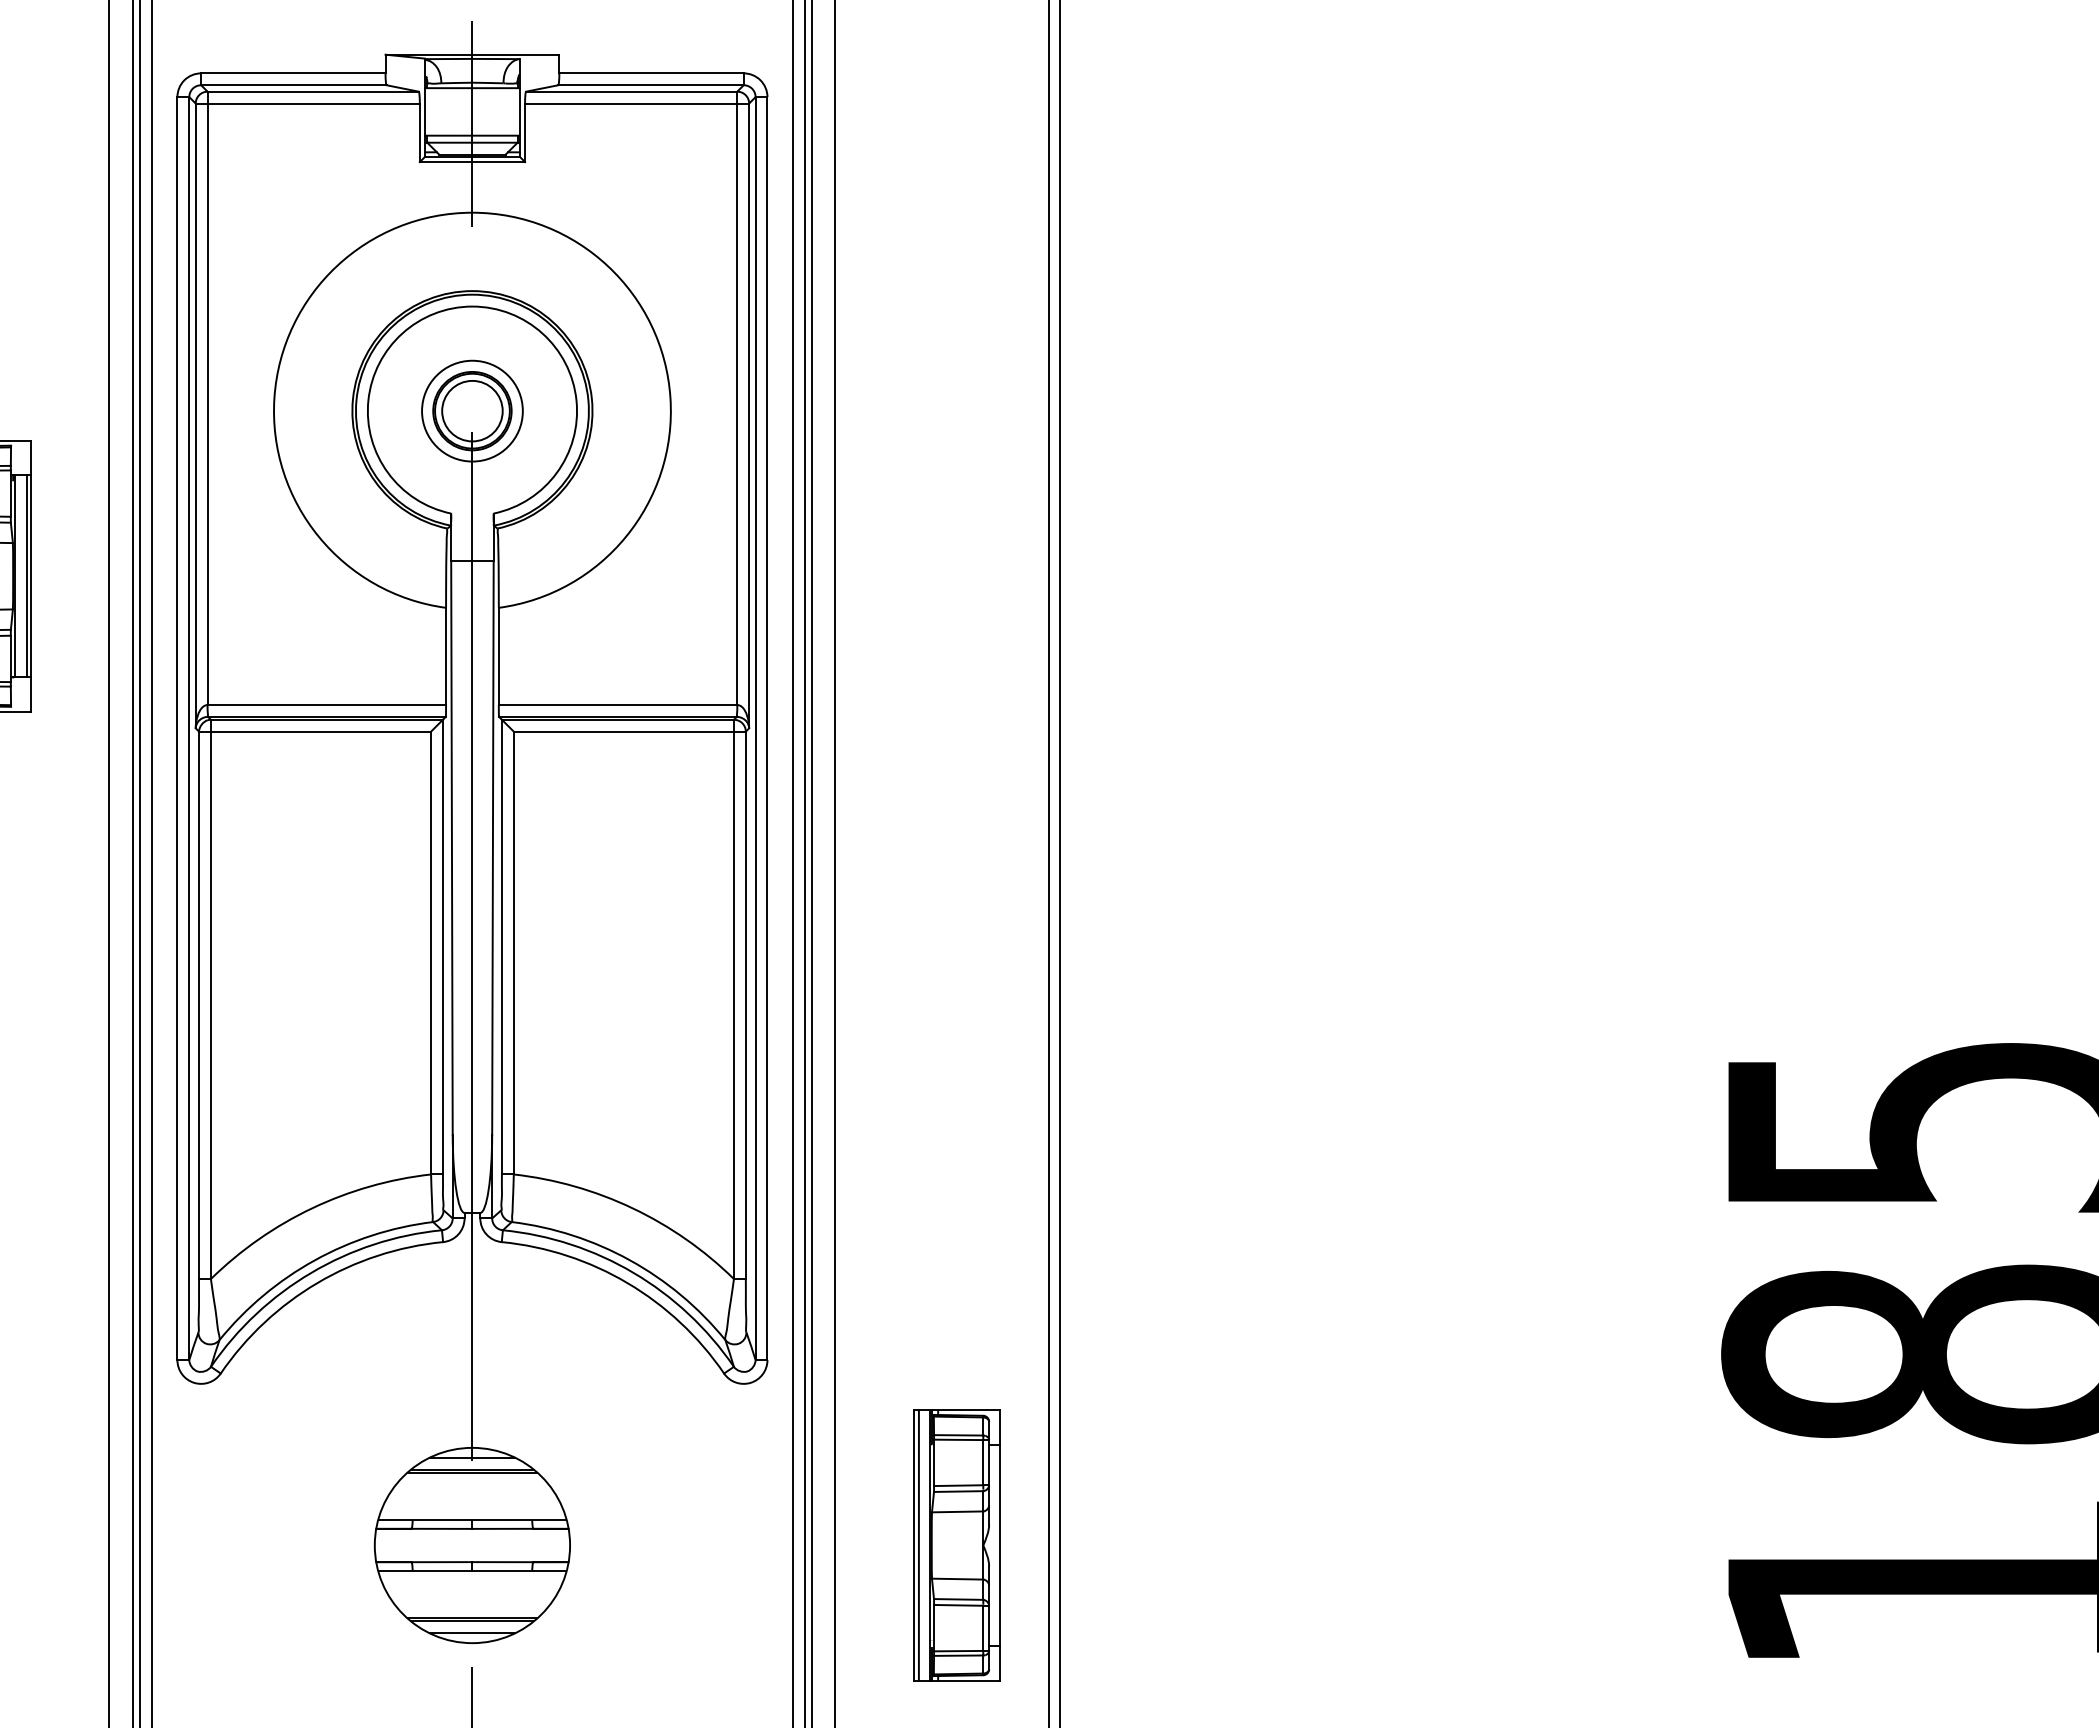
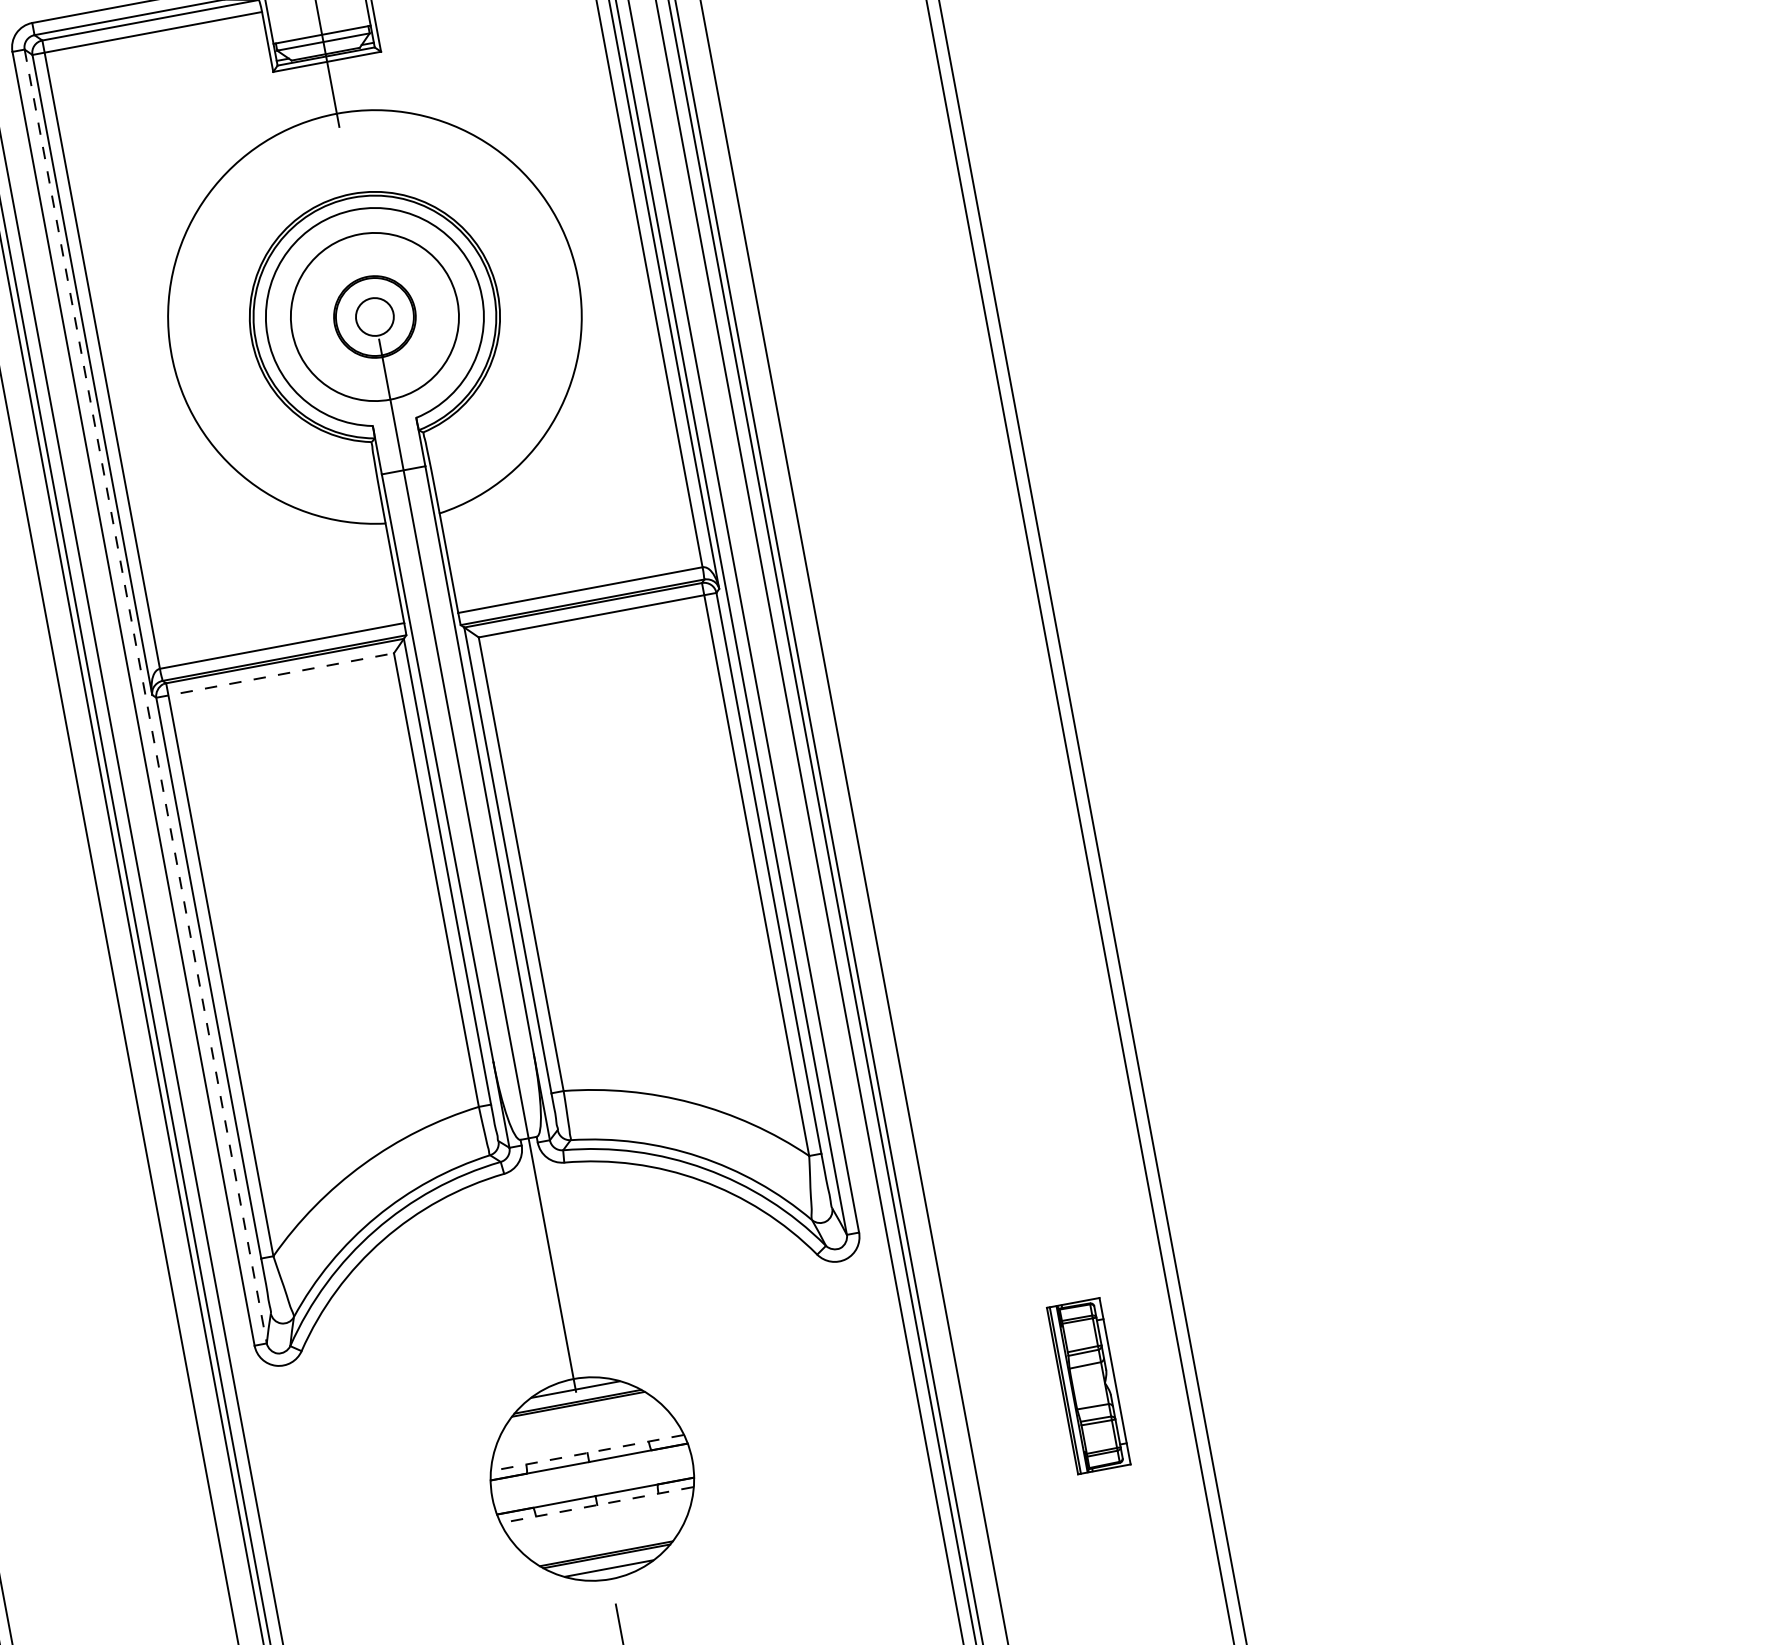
circle: (472, 410) -> (374, 316), size x0.6
circle: (472, 410) -> (374, 316), size x1.6
line: (189, 729) -> (146, 697), solid -> dashed
line: (315, 731) -> (275, 675), solid -> dashed
line: (472, 1520) -> (587, 1453), solid -> dashed
part: (956, 1545) -> (1088, 1386), size x0.6
line: (472, 1570) -> (597, 1504), solid -> dashed

